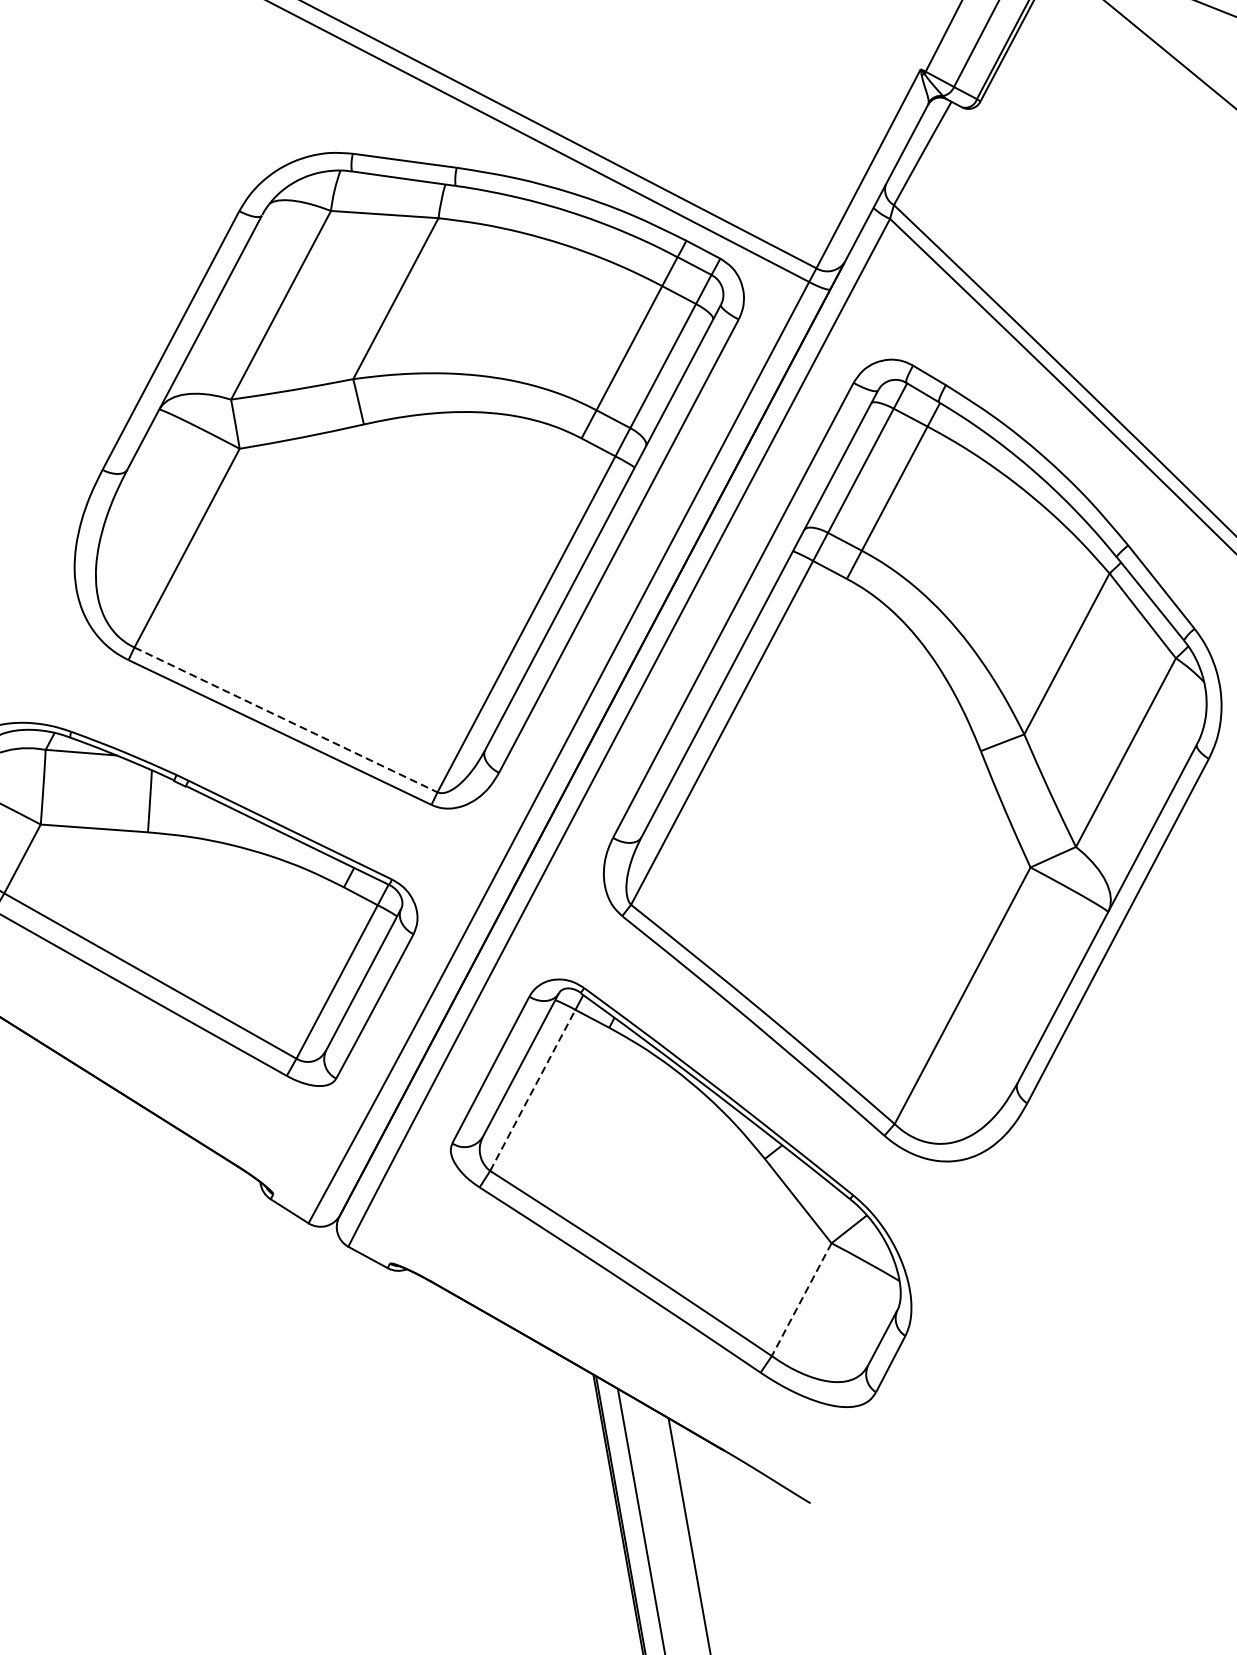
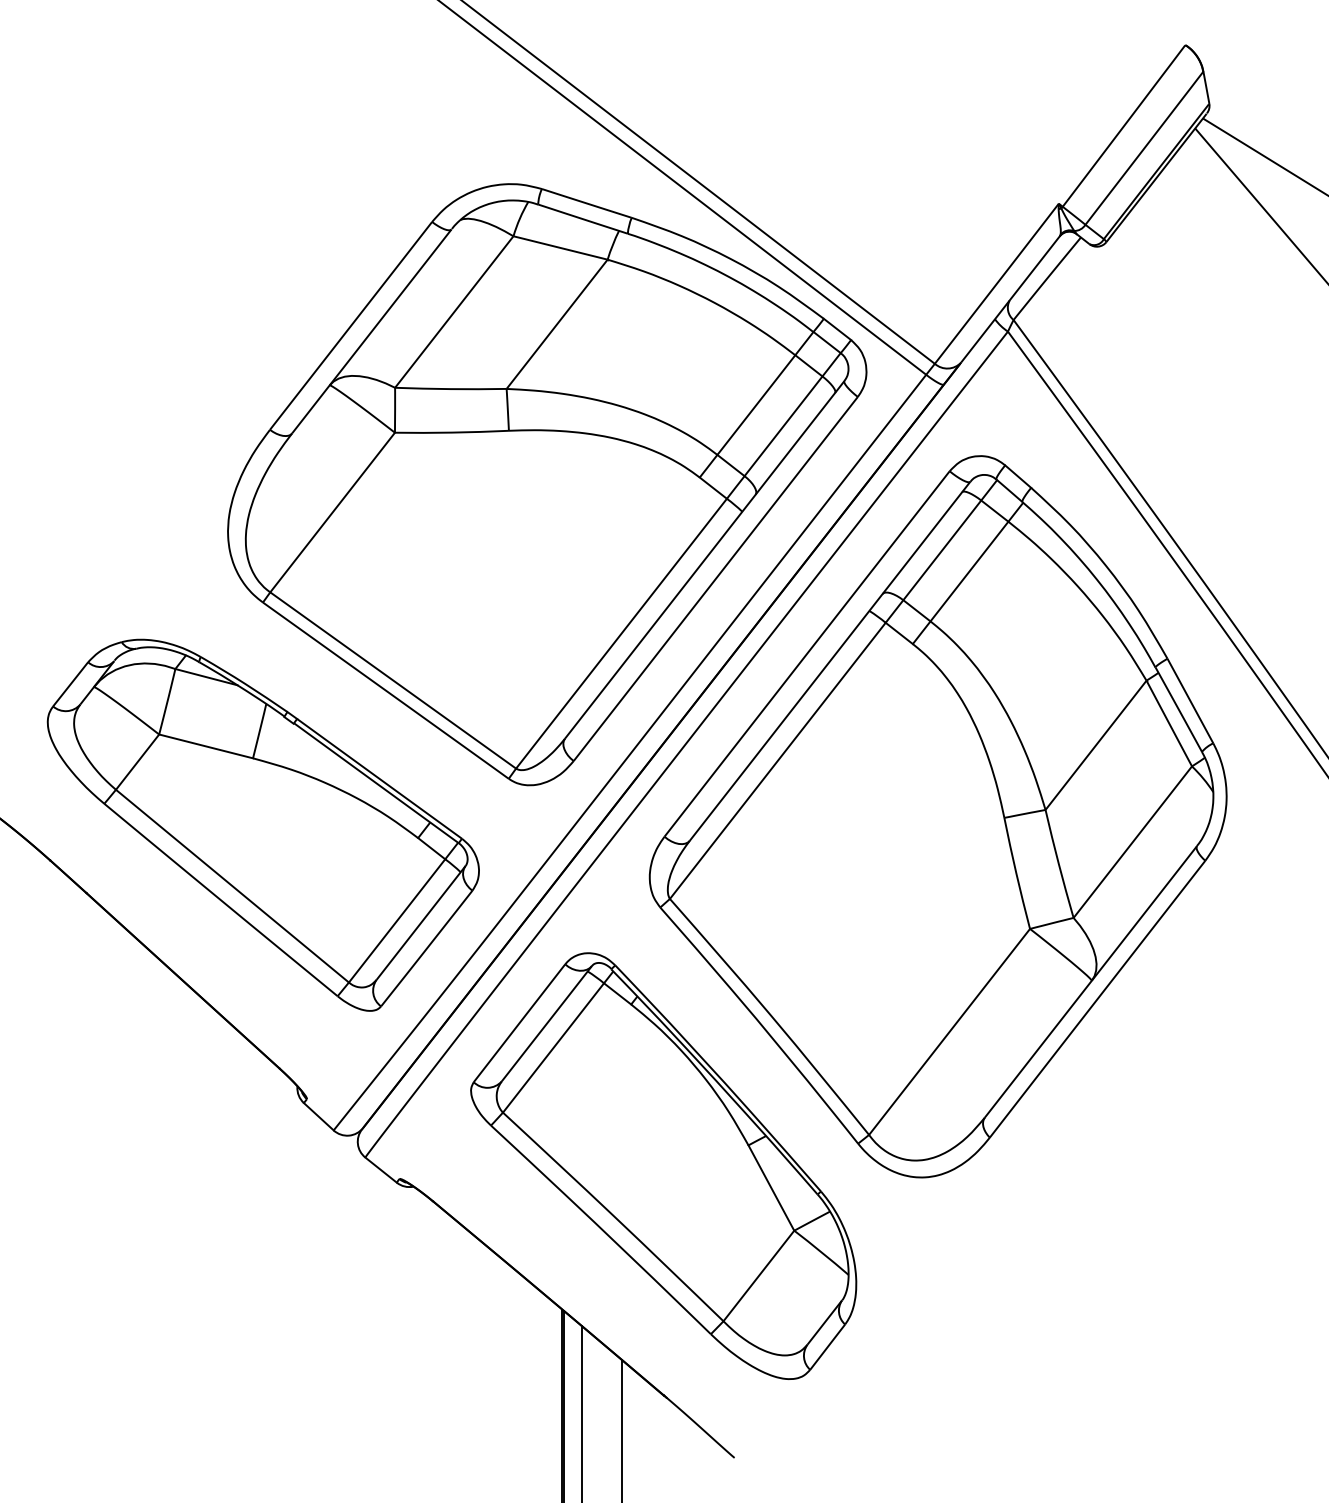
line: (286, 719) -> (393, 680), dashed -> solid
line: (532, 1089) -> (553, 1047), dashed -> solid
line: (801, 1300) -> (758, 1276), dashed -> solid

